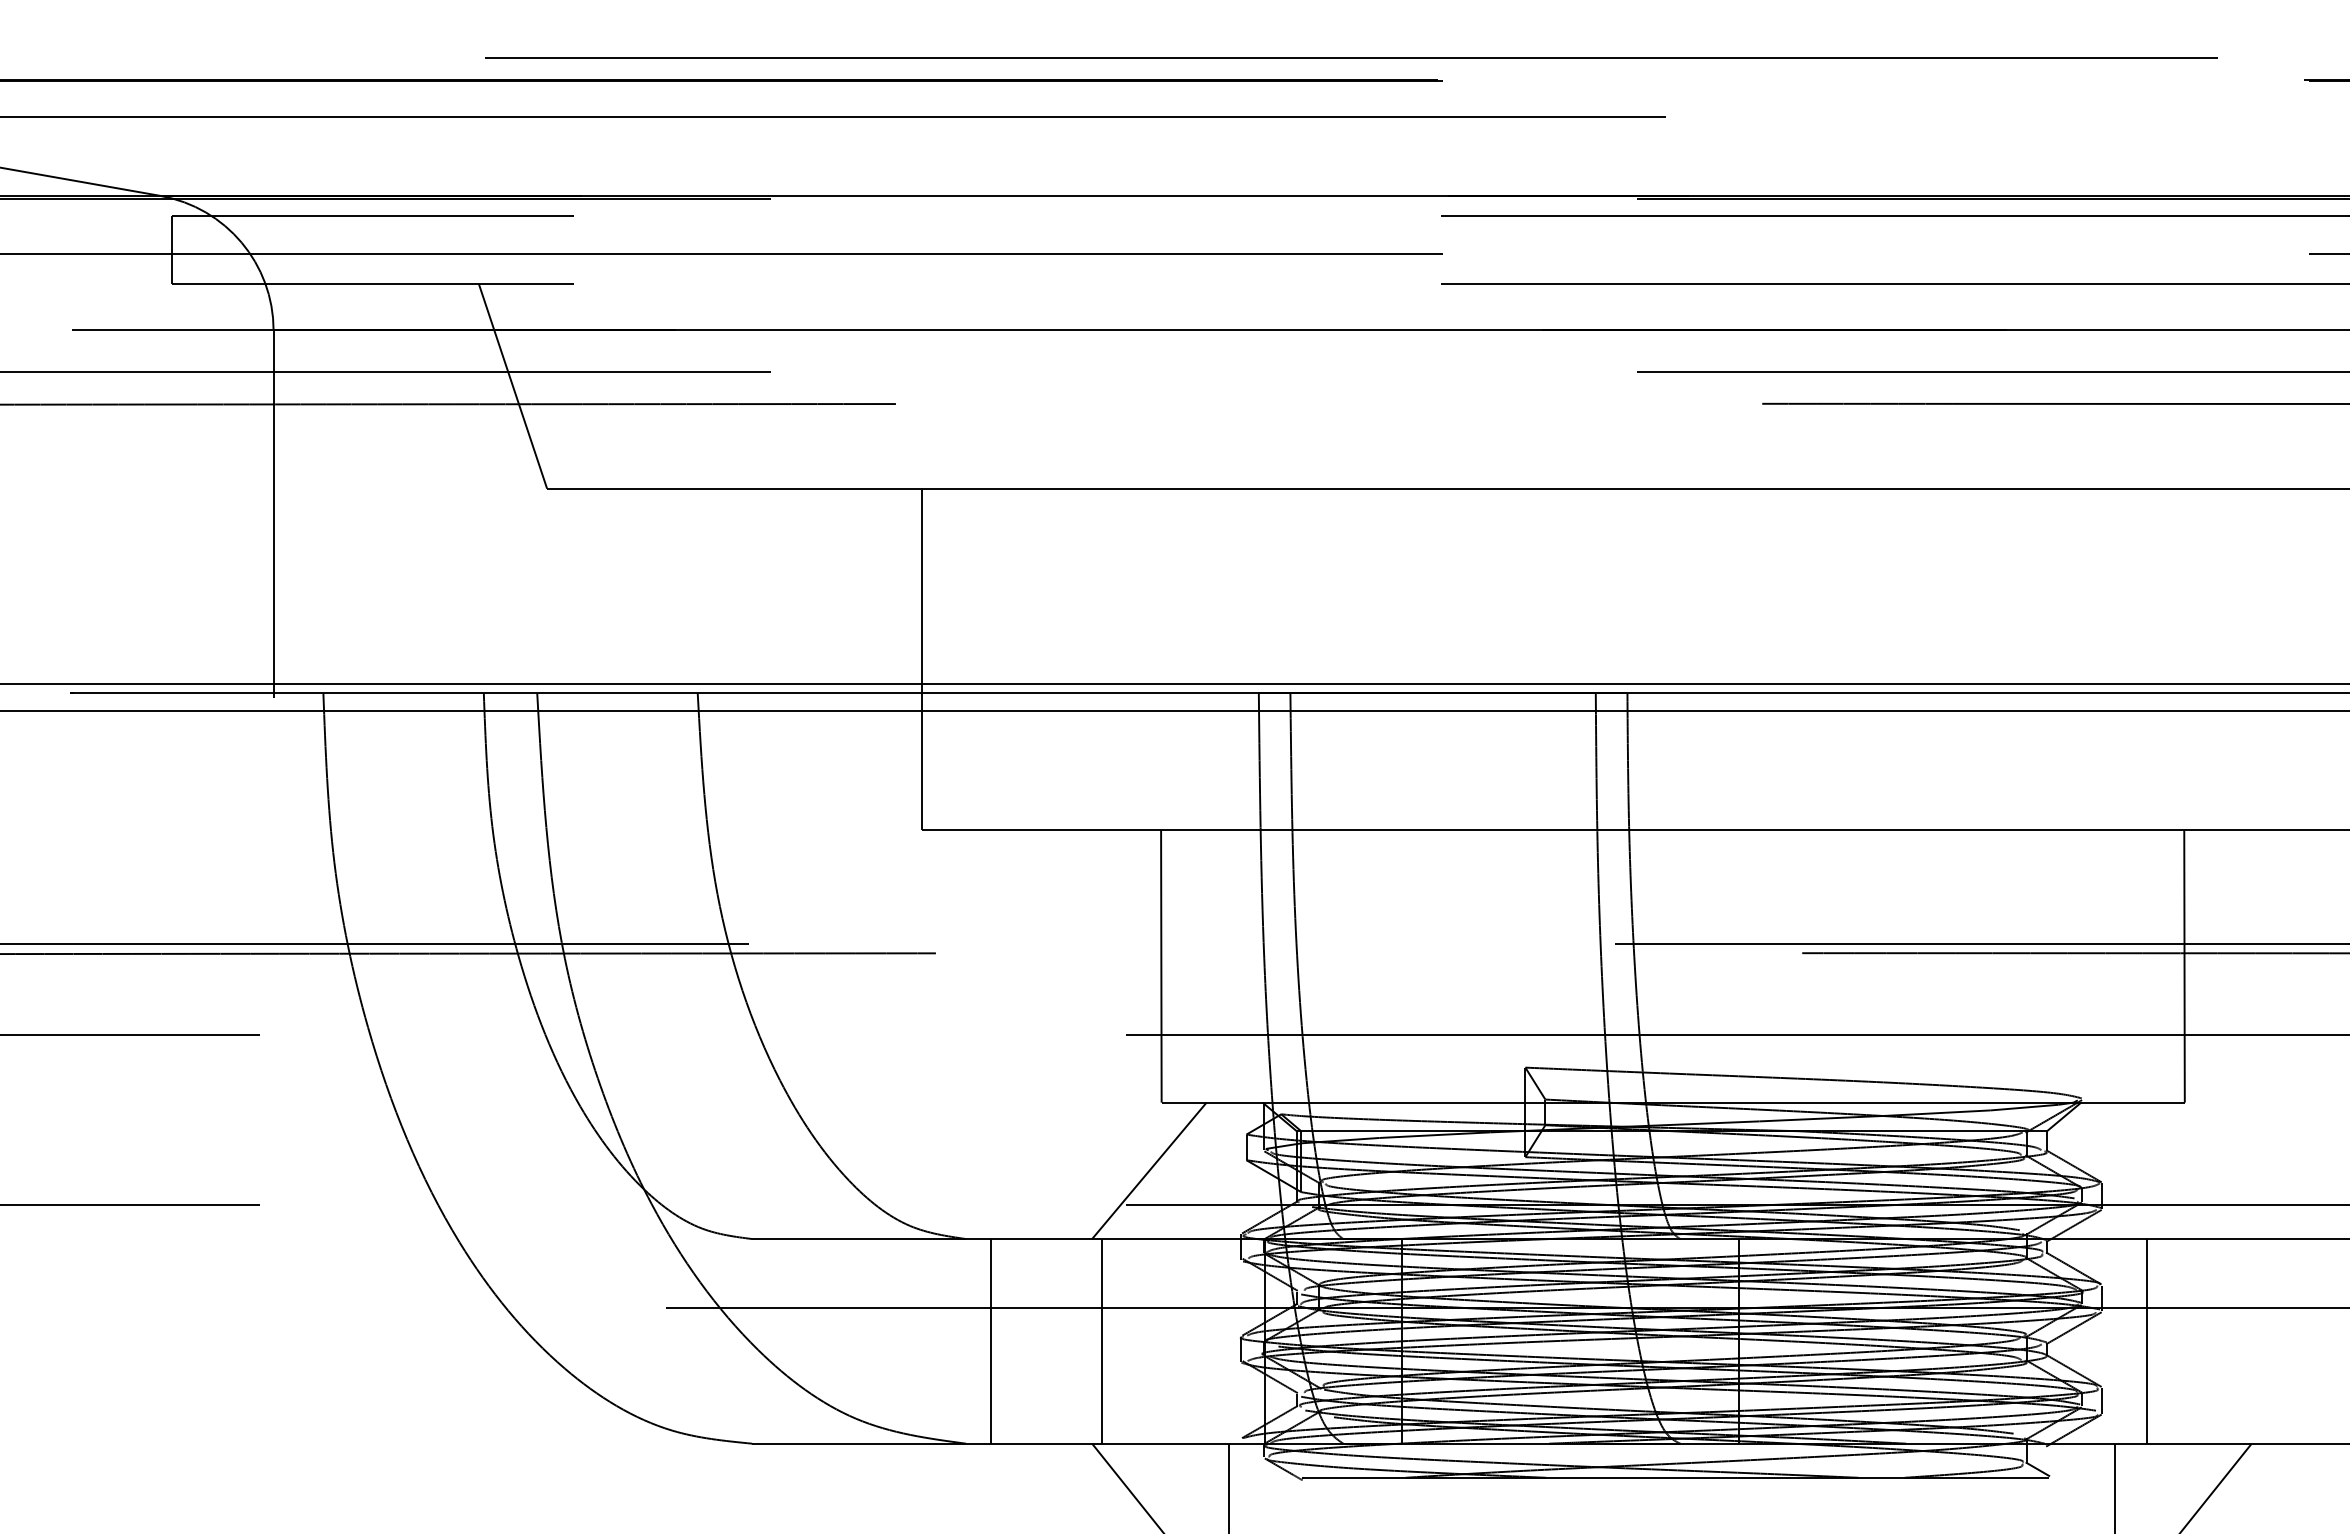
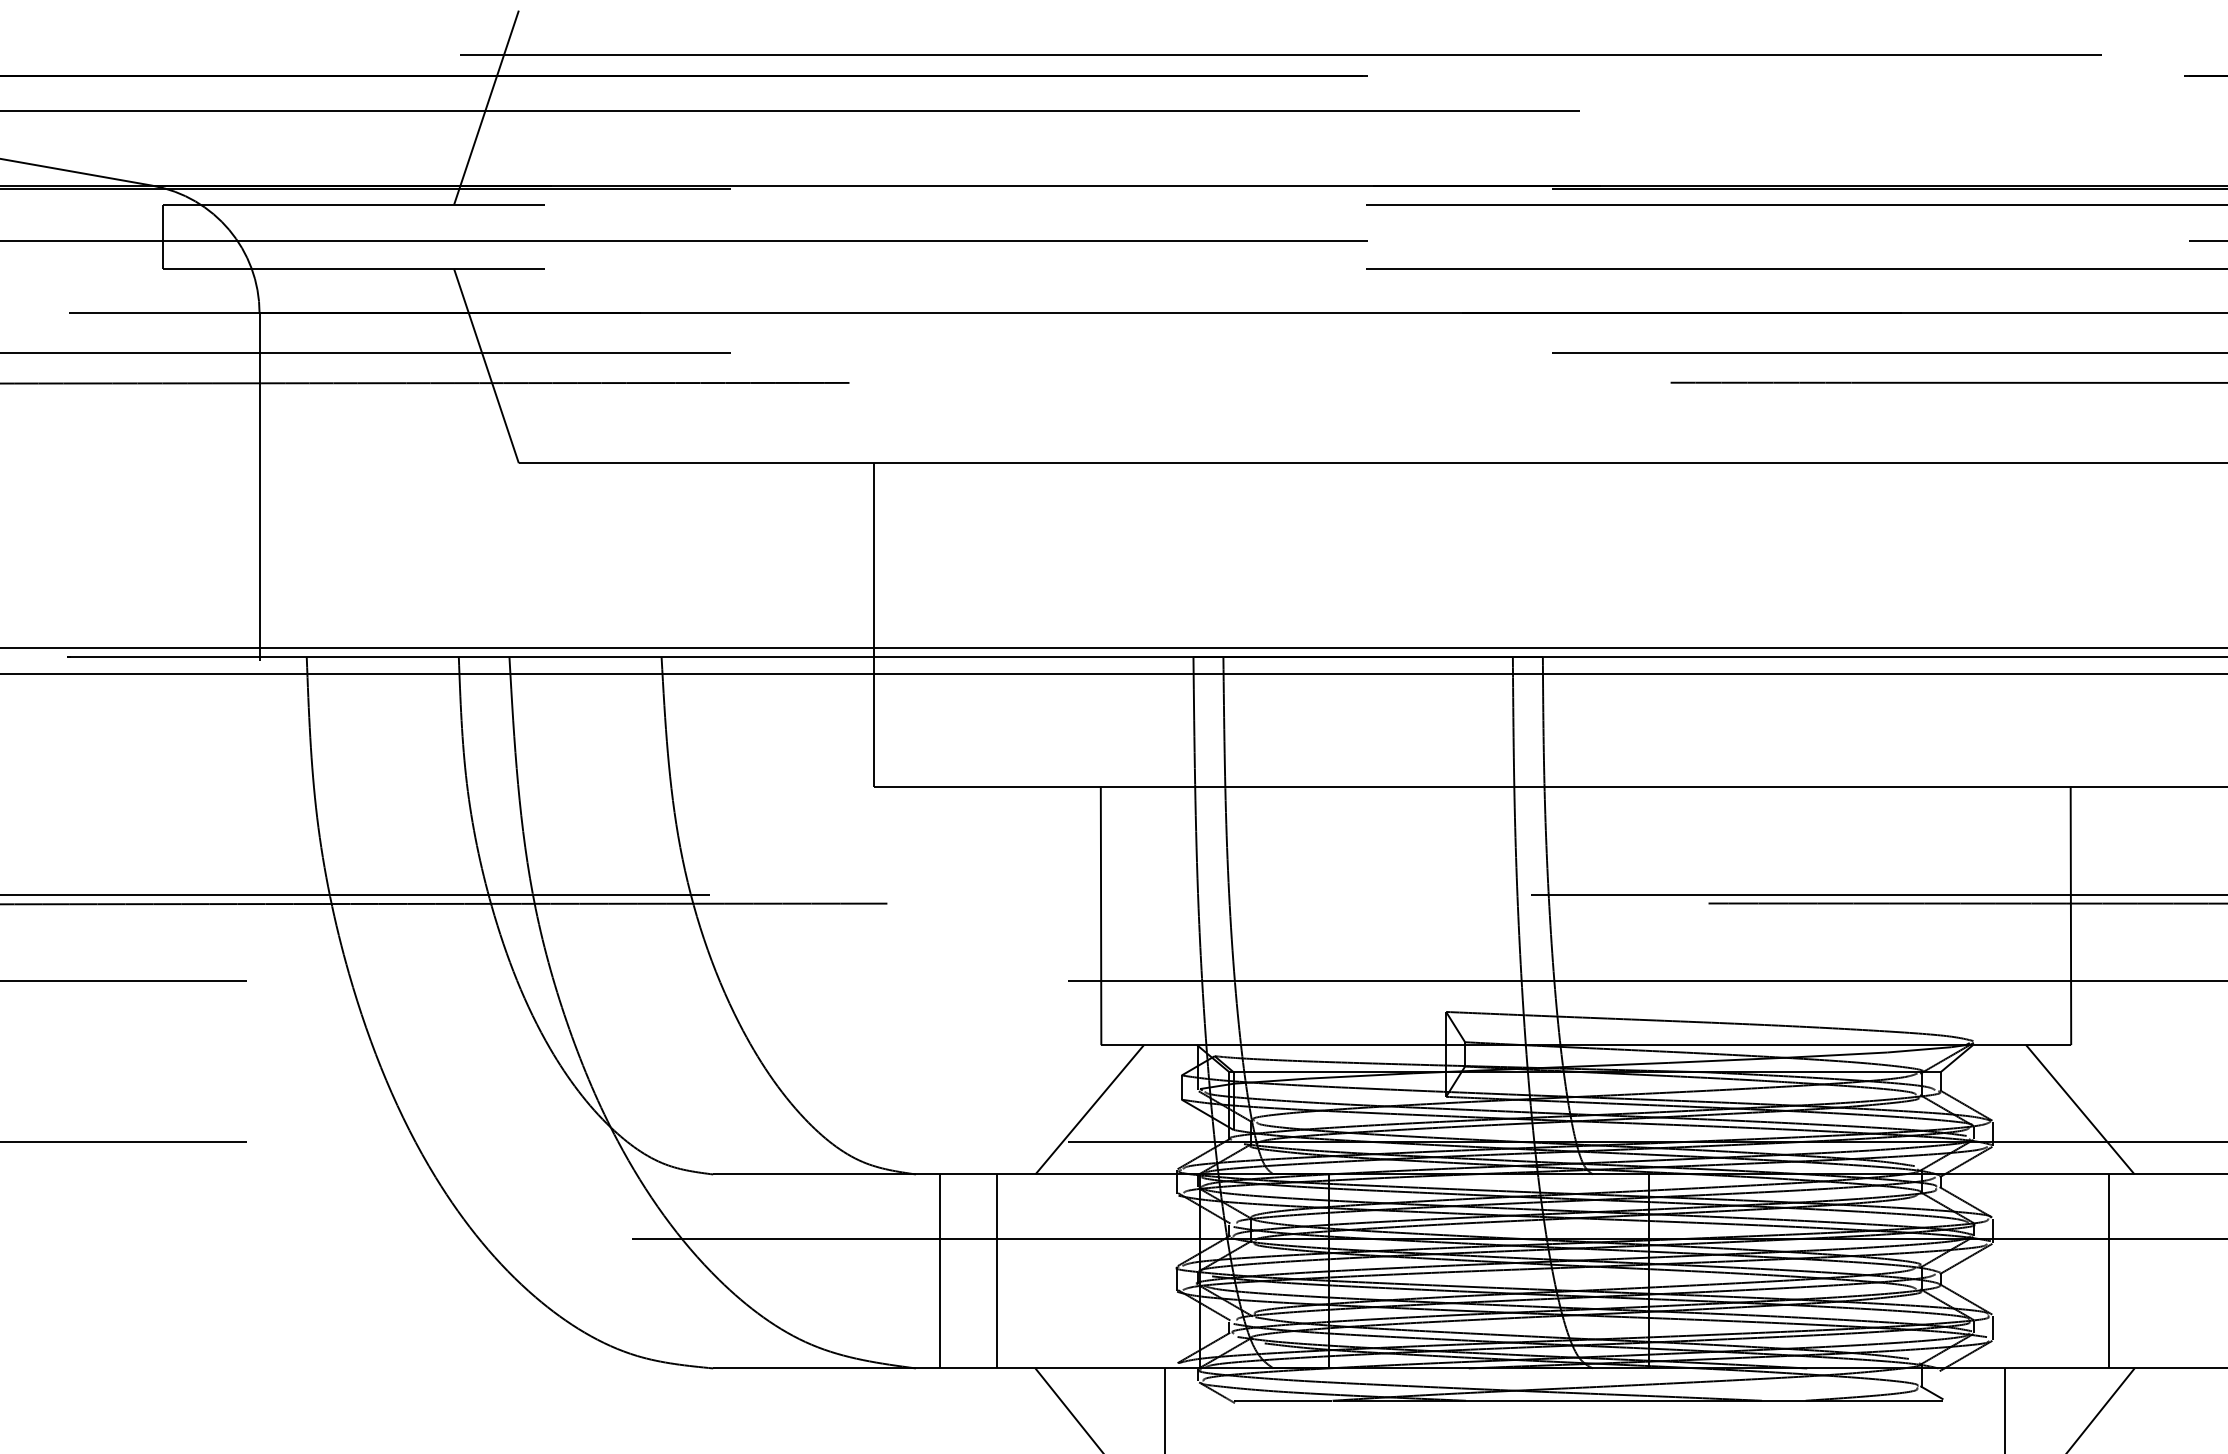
line: (512, 113) -> (486, 107), added
line: (2194, 1170) -> (2080, 1109), added
line: (1101, 1341) -> (996, 1271), moved
line: (2146, 1341) -> (2108, 1271), moved

